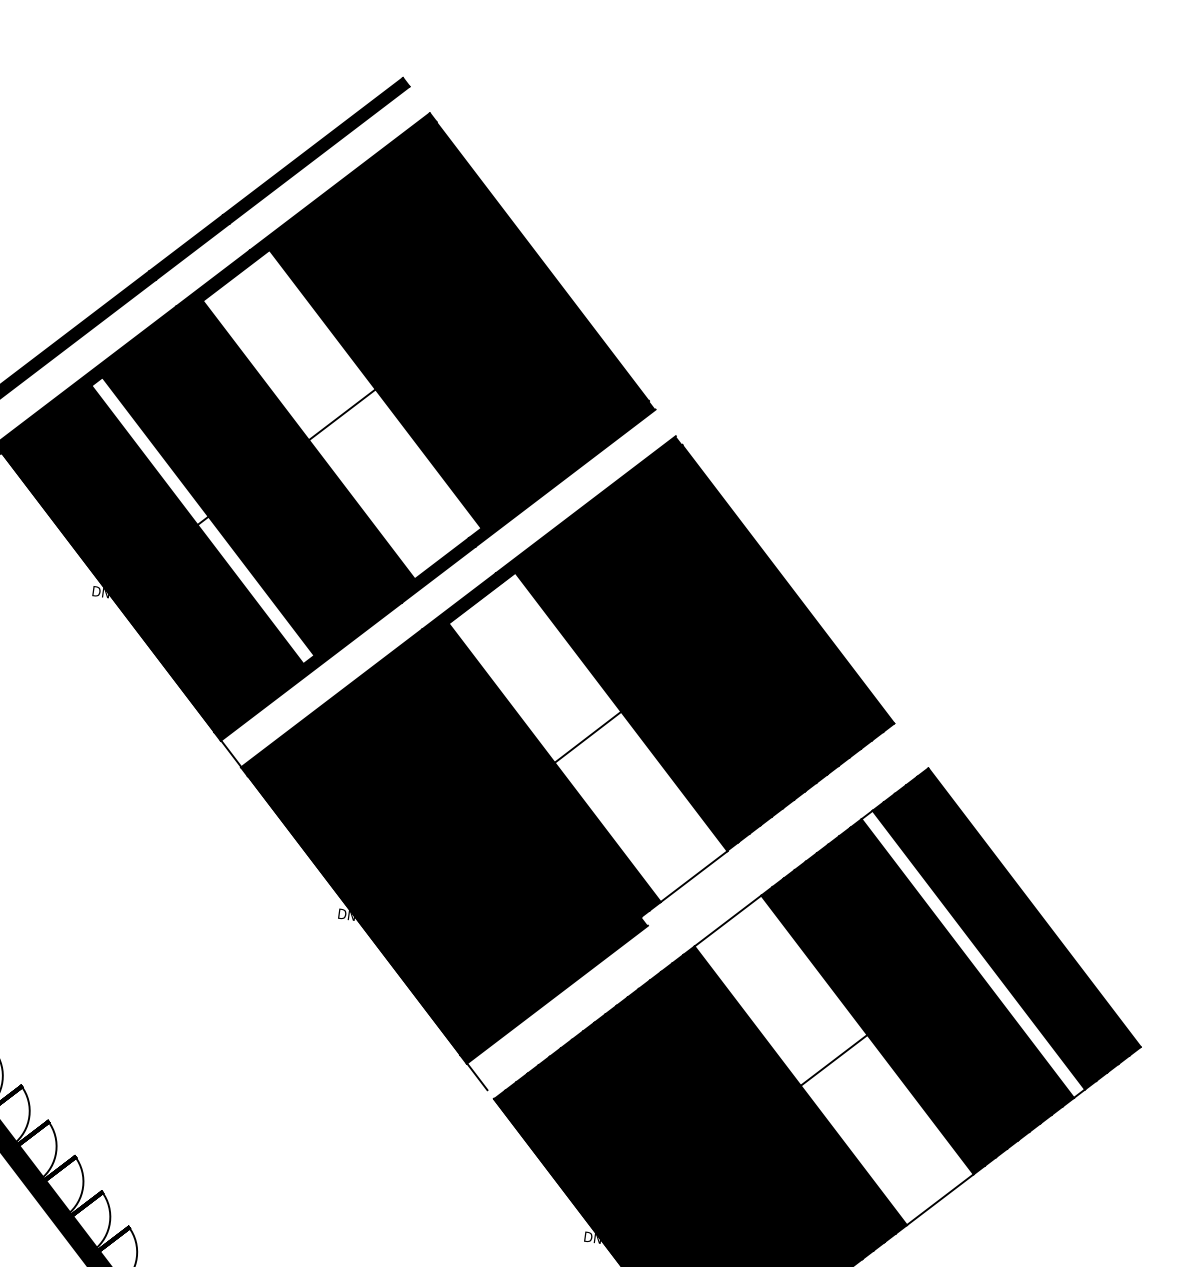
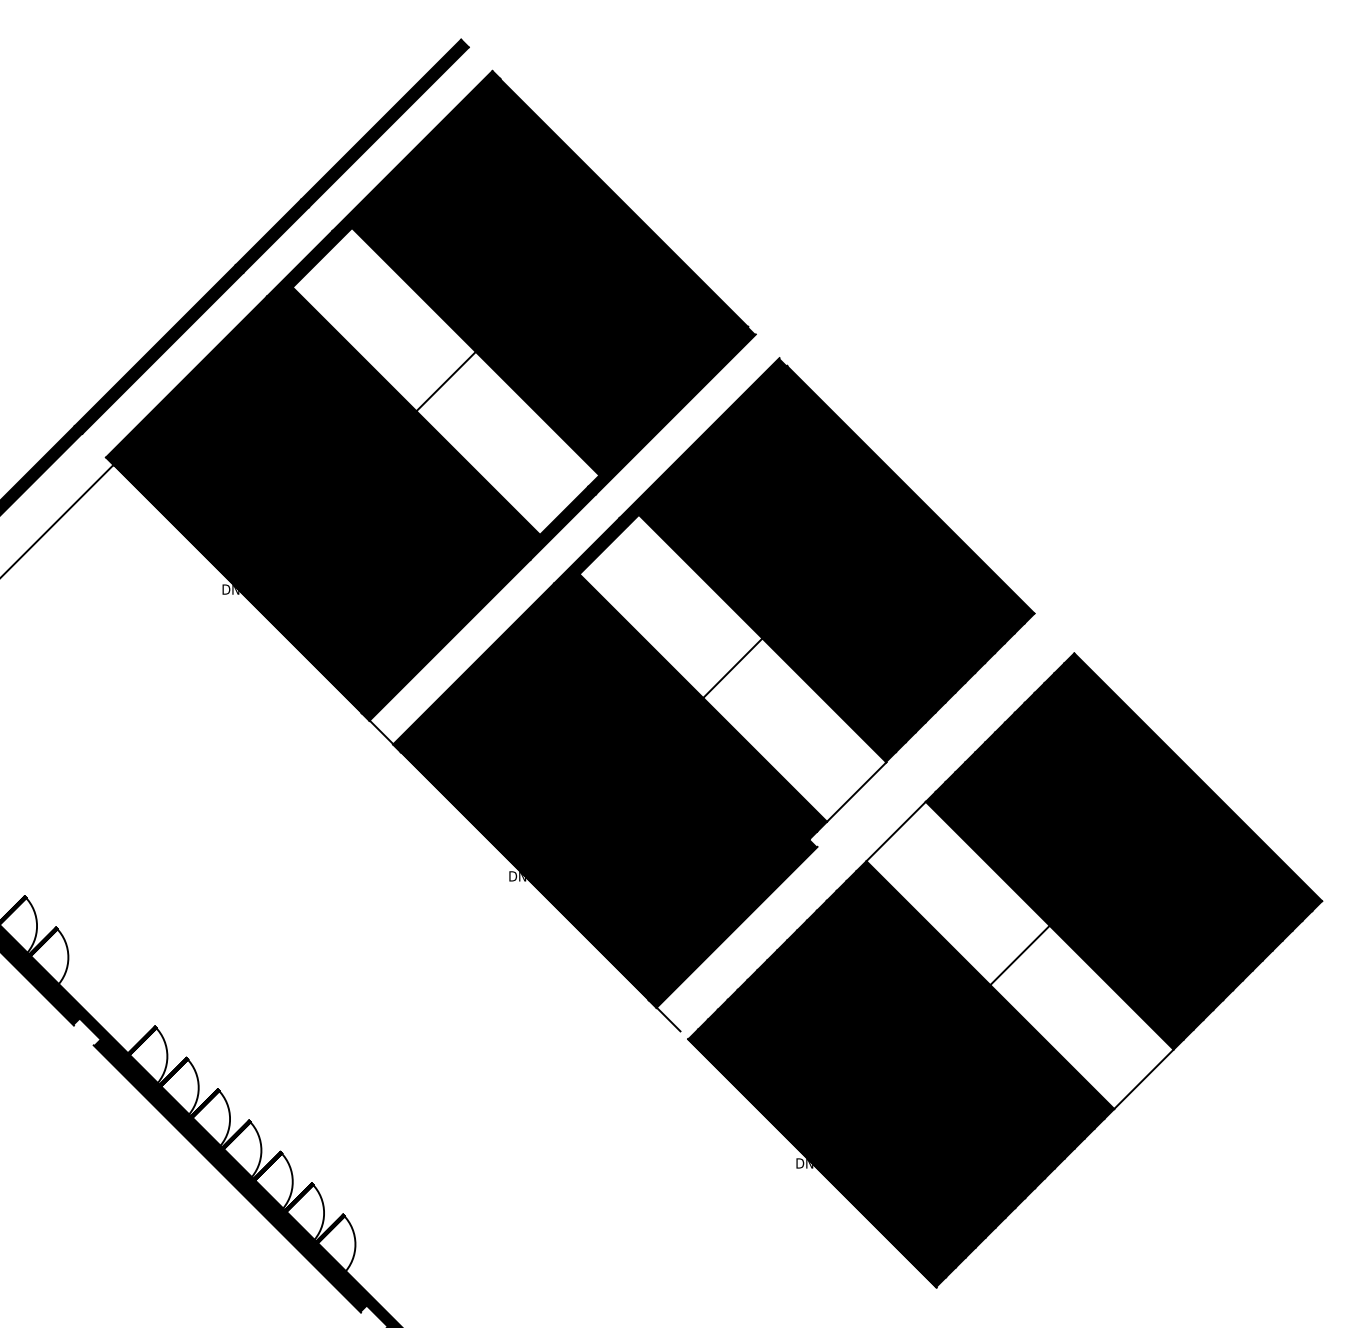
fill: (203, 520) -> (322, 504), added
fill: (973, 954) -> (1143, 831), added

